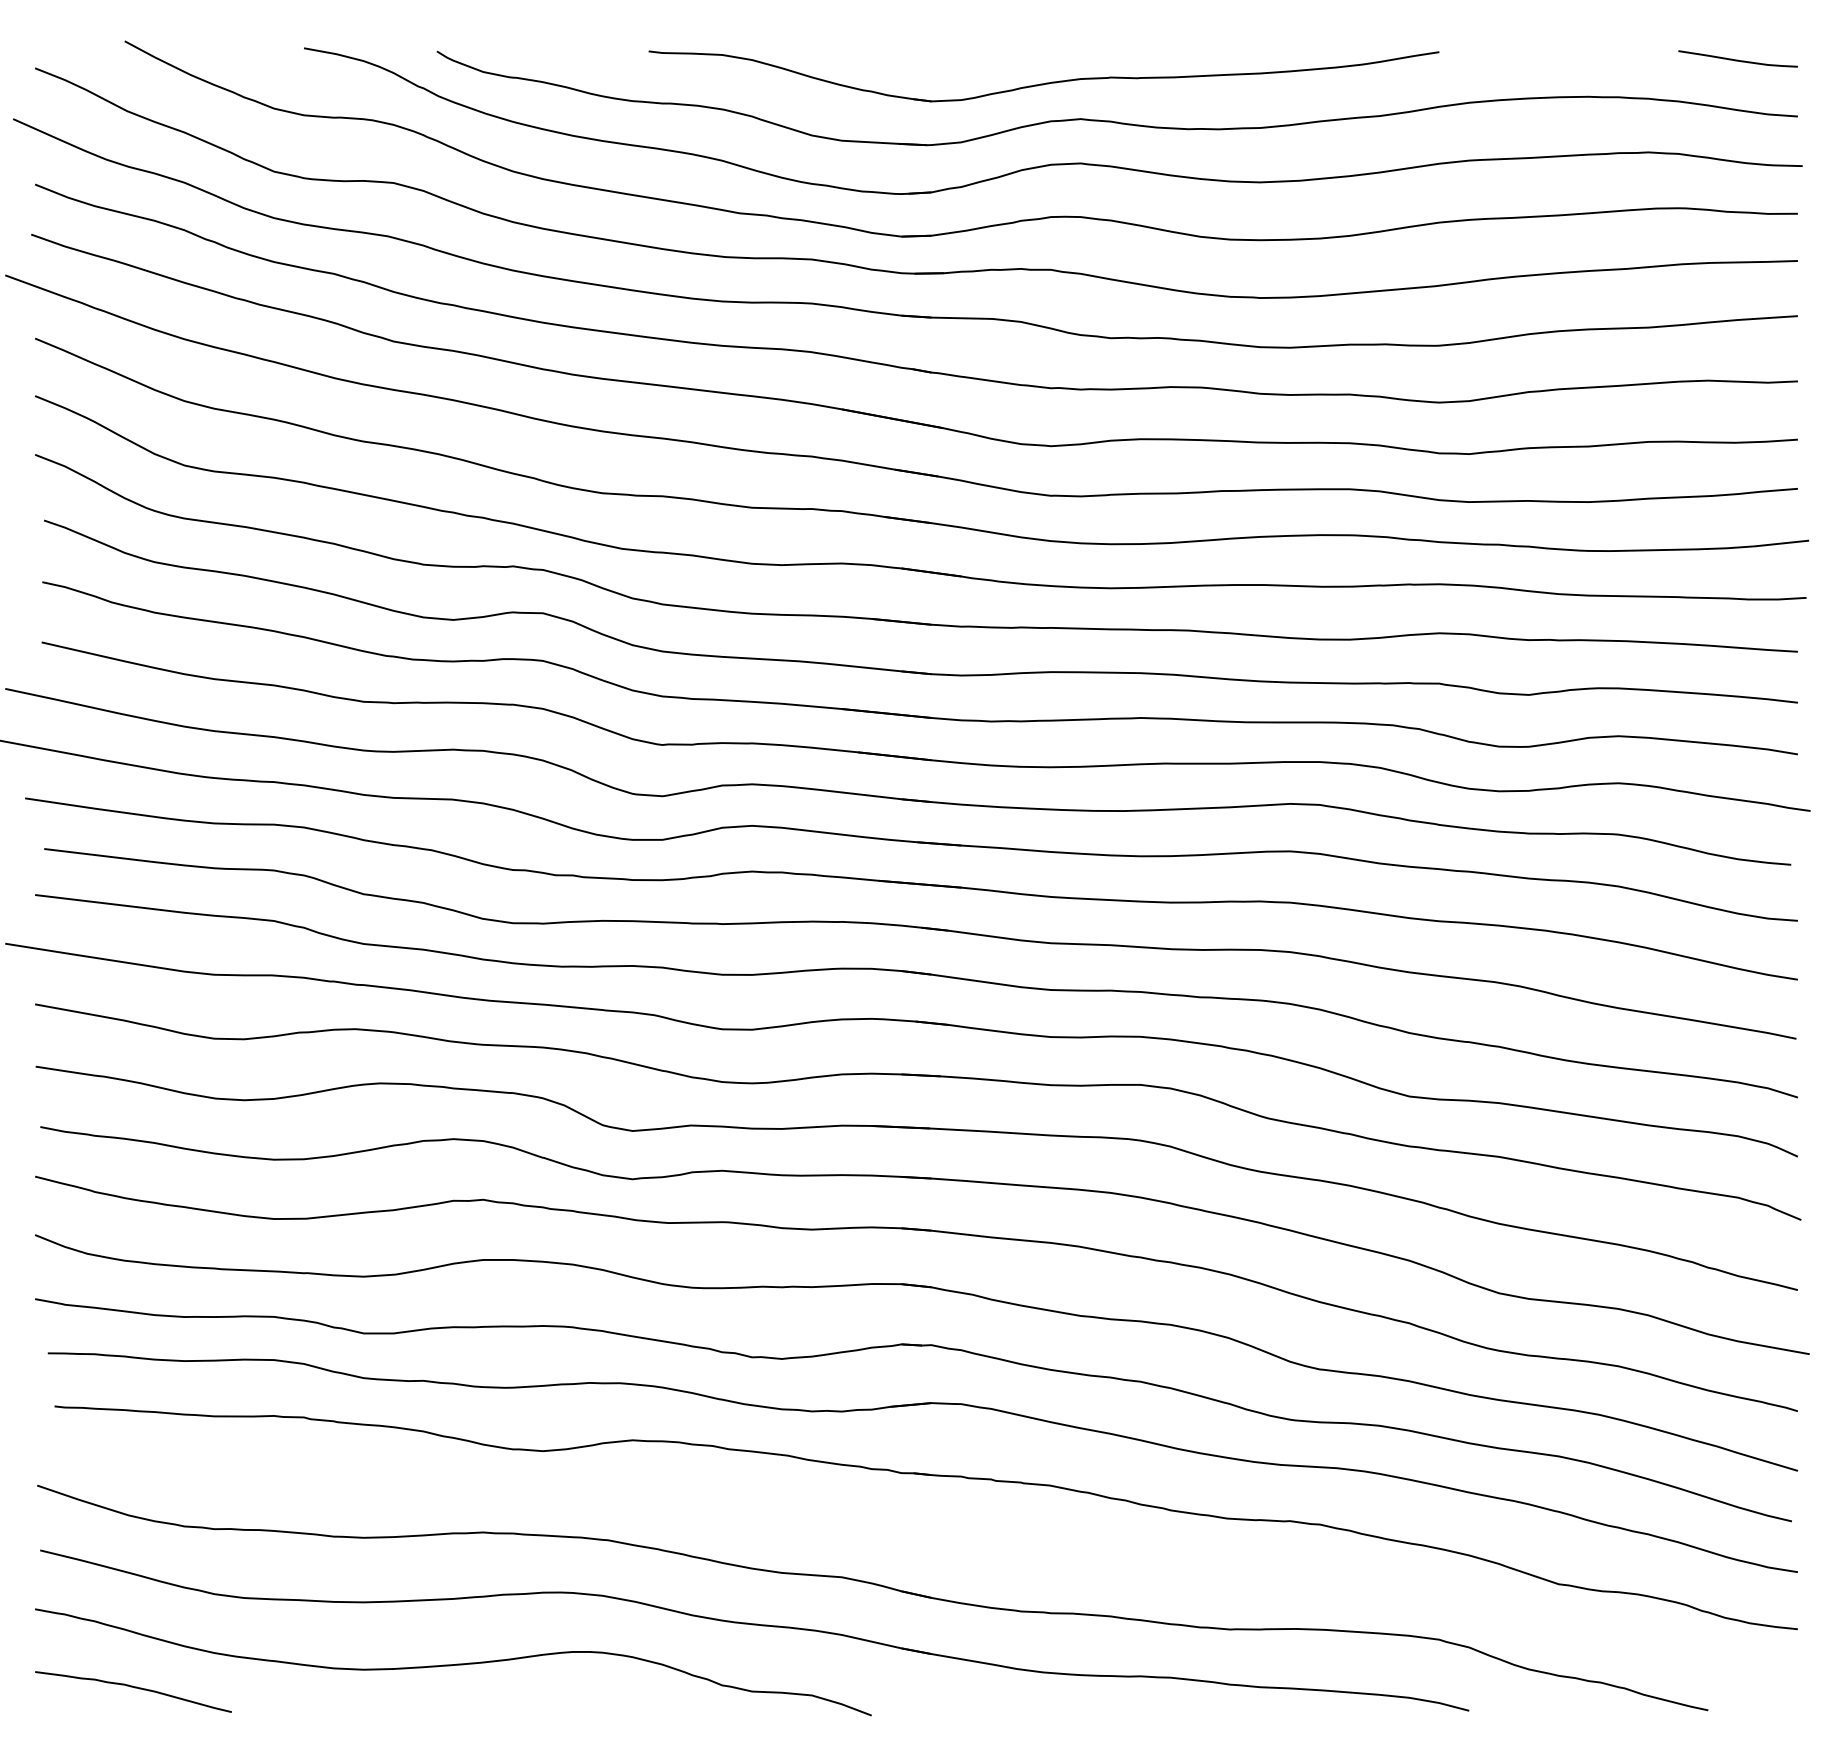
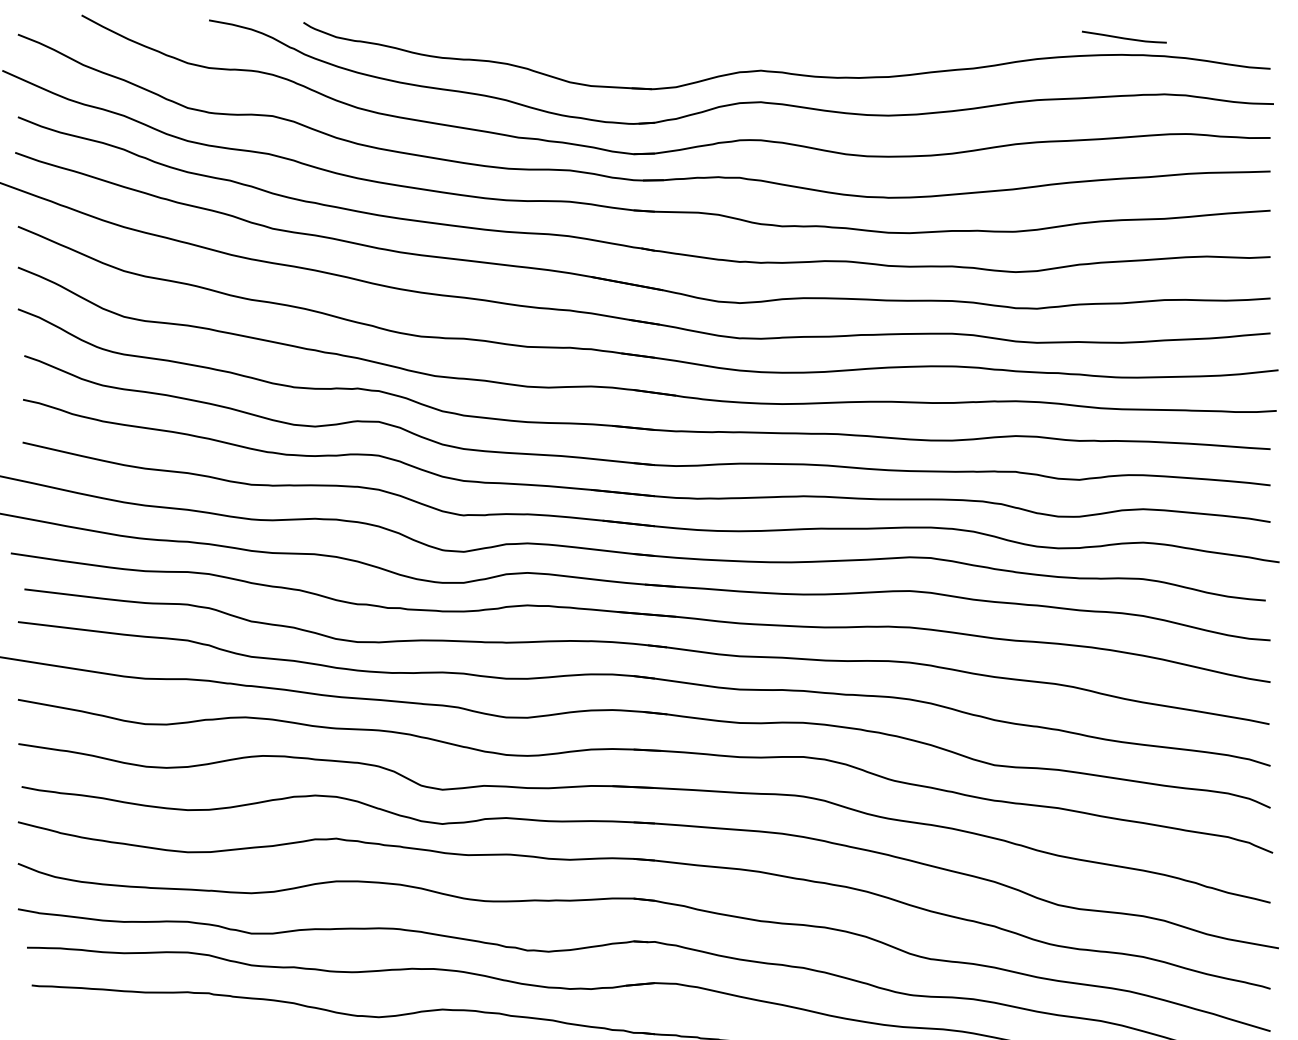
curve: (1737, 59) -> (1123, 37), moved
part: (1046, 82) -> (736, 44), removed

